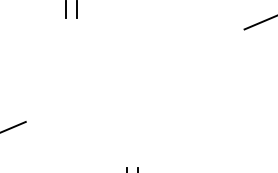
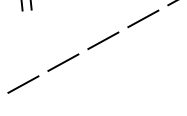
line: (212, 43) -> (143, 19), added
line: (160, 64) -> (102, 40), added
line: (109, 86) -> (63, 62), added
line: (57, 108) -> (23, 84), added

